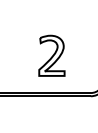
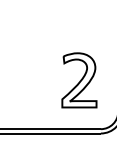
part: (51, 55) -> (78, 79), moved

